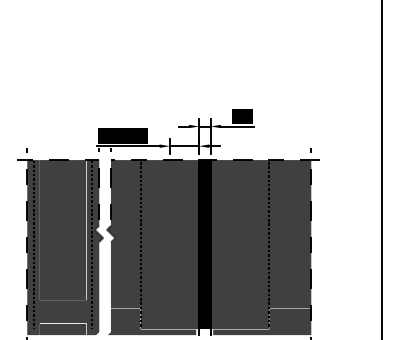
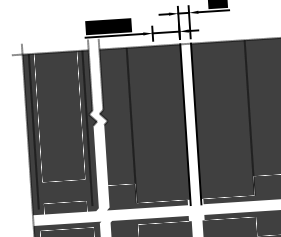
fill: (204, 244) -> (190, 121), removed

